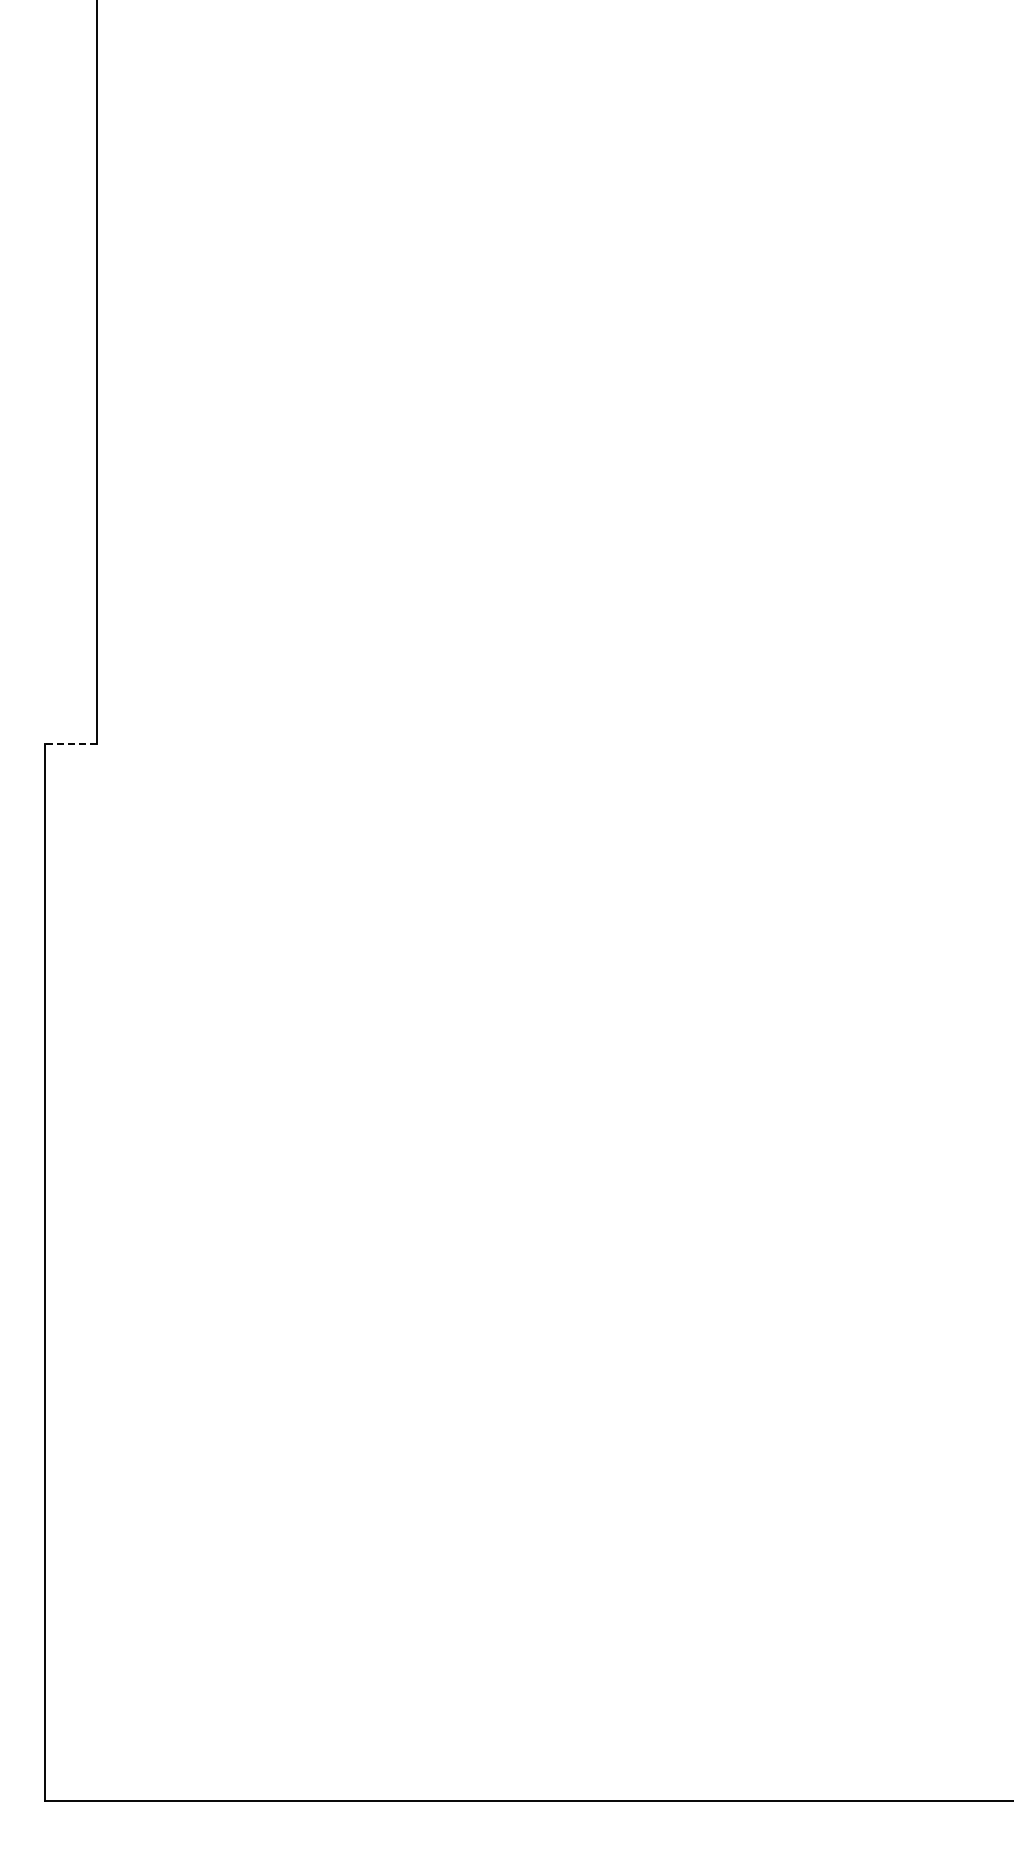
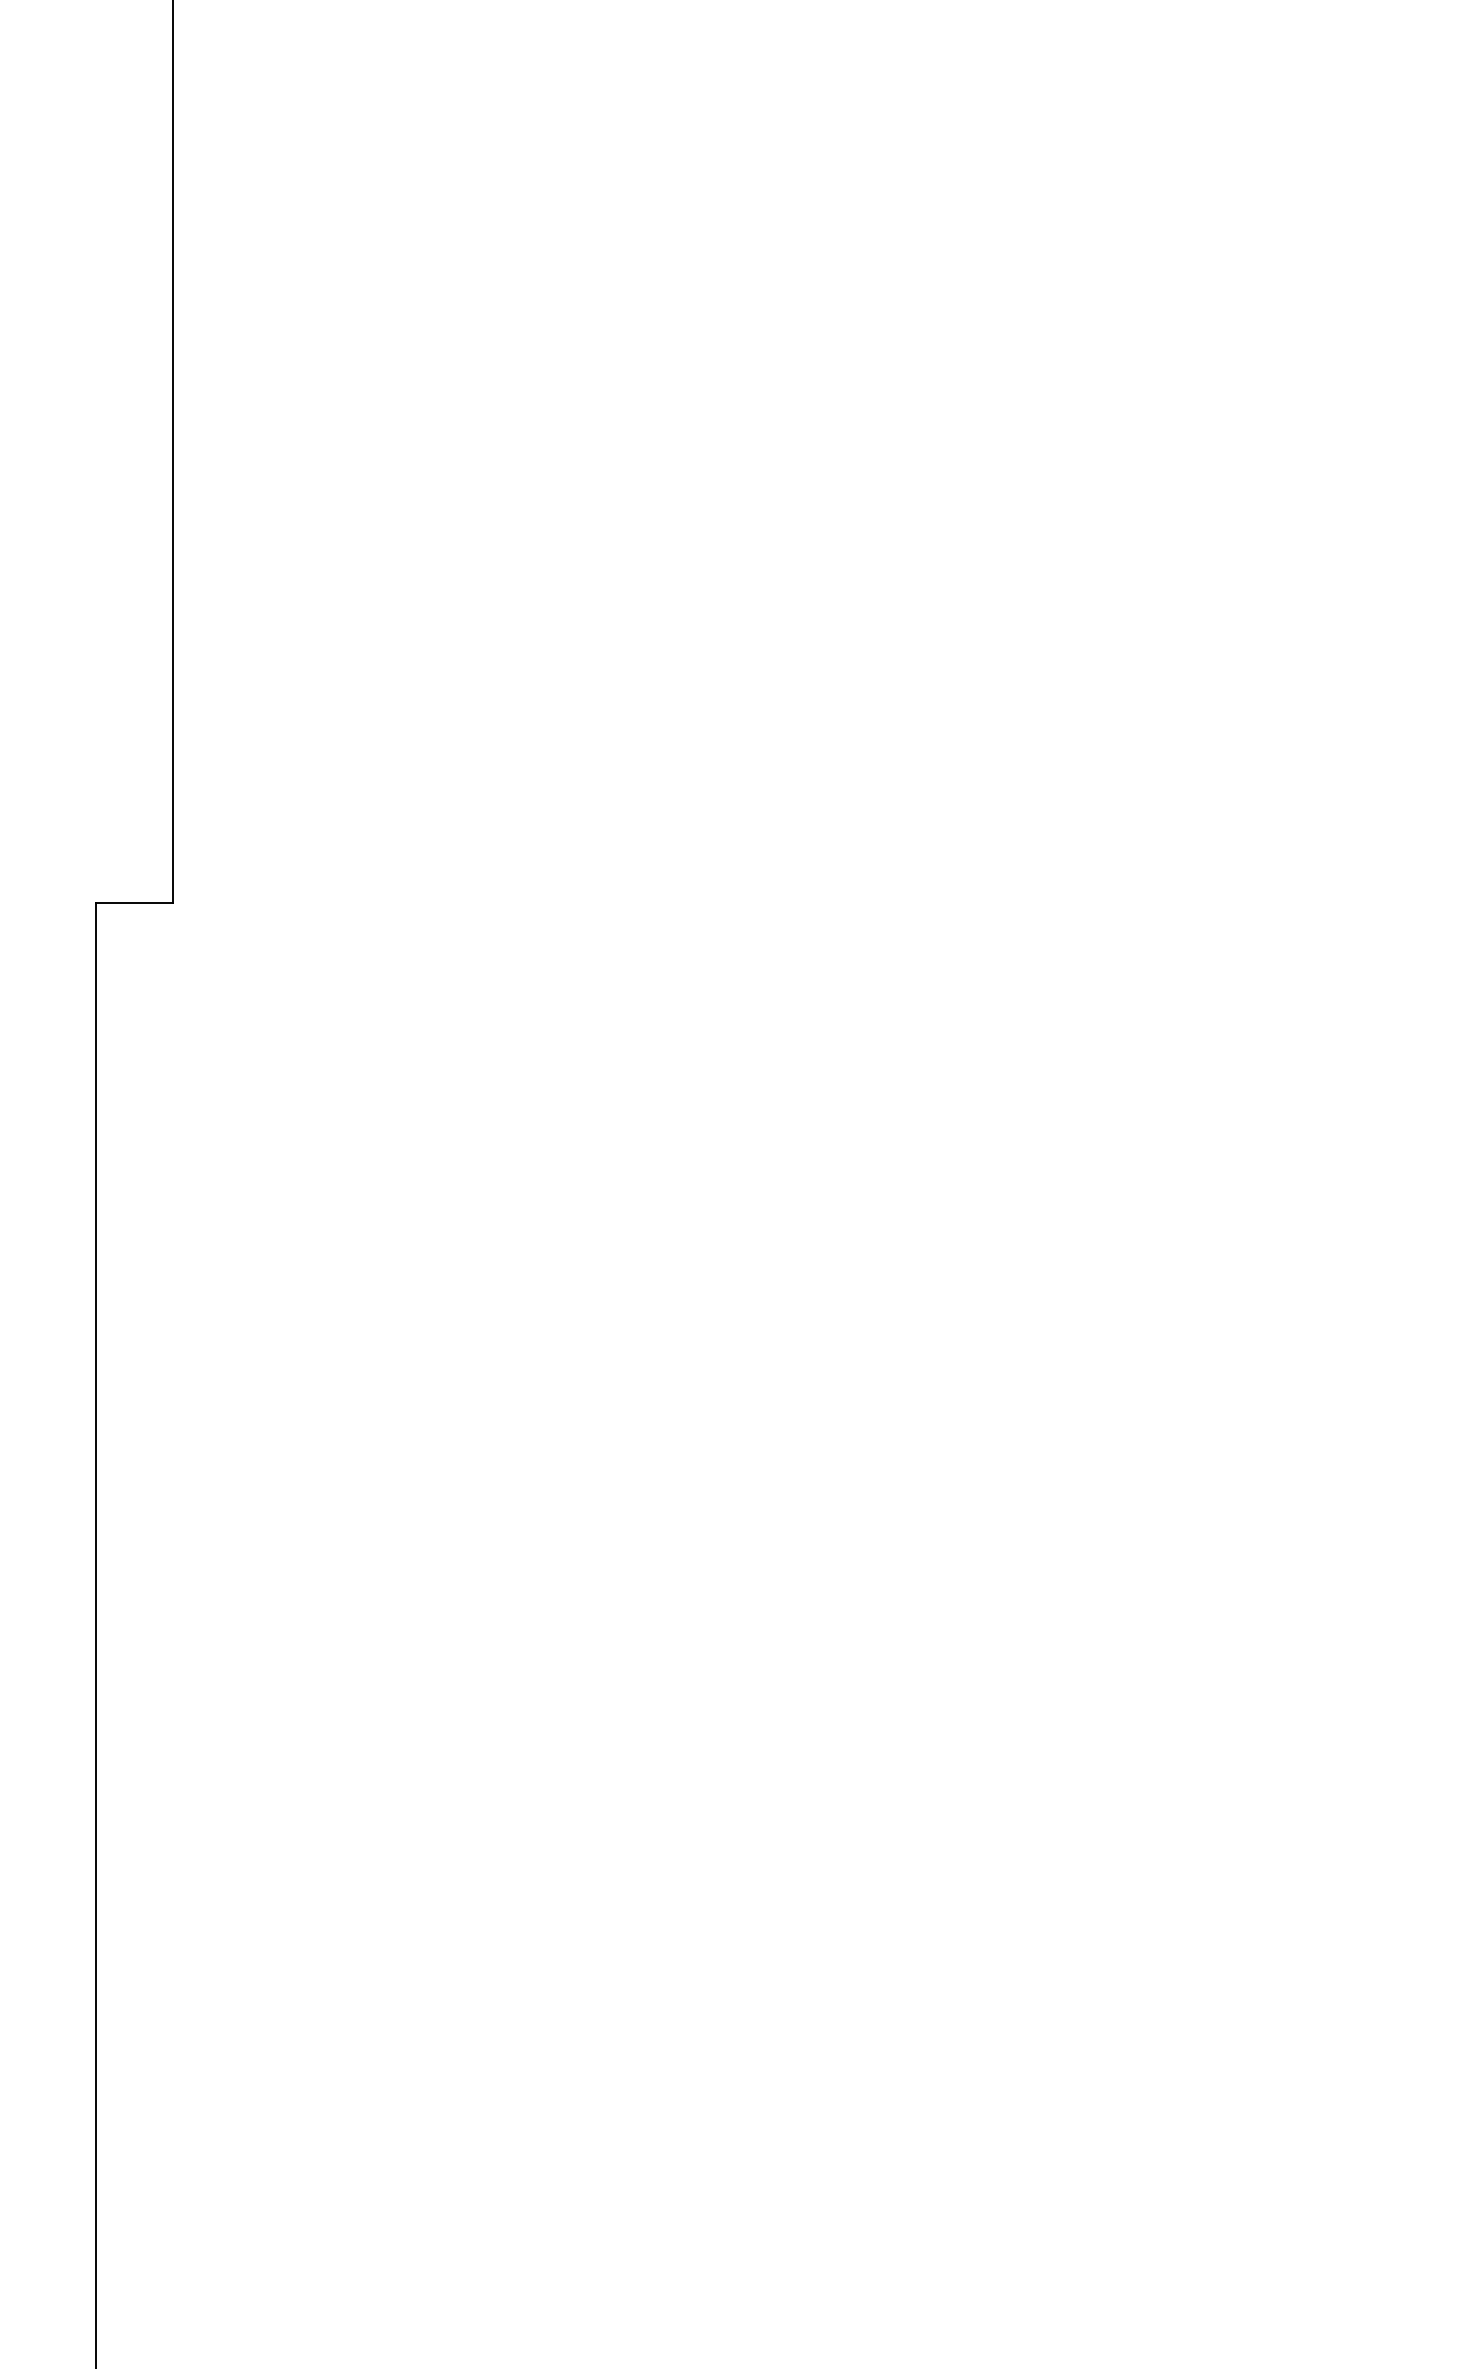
line: (70, 743) -> (133, 902), dashed -> solid

